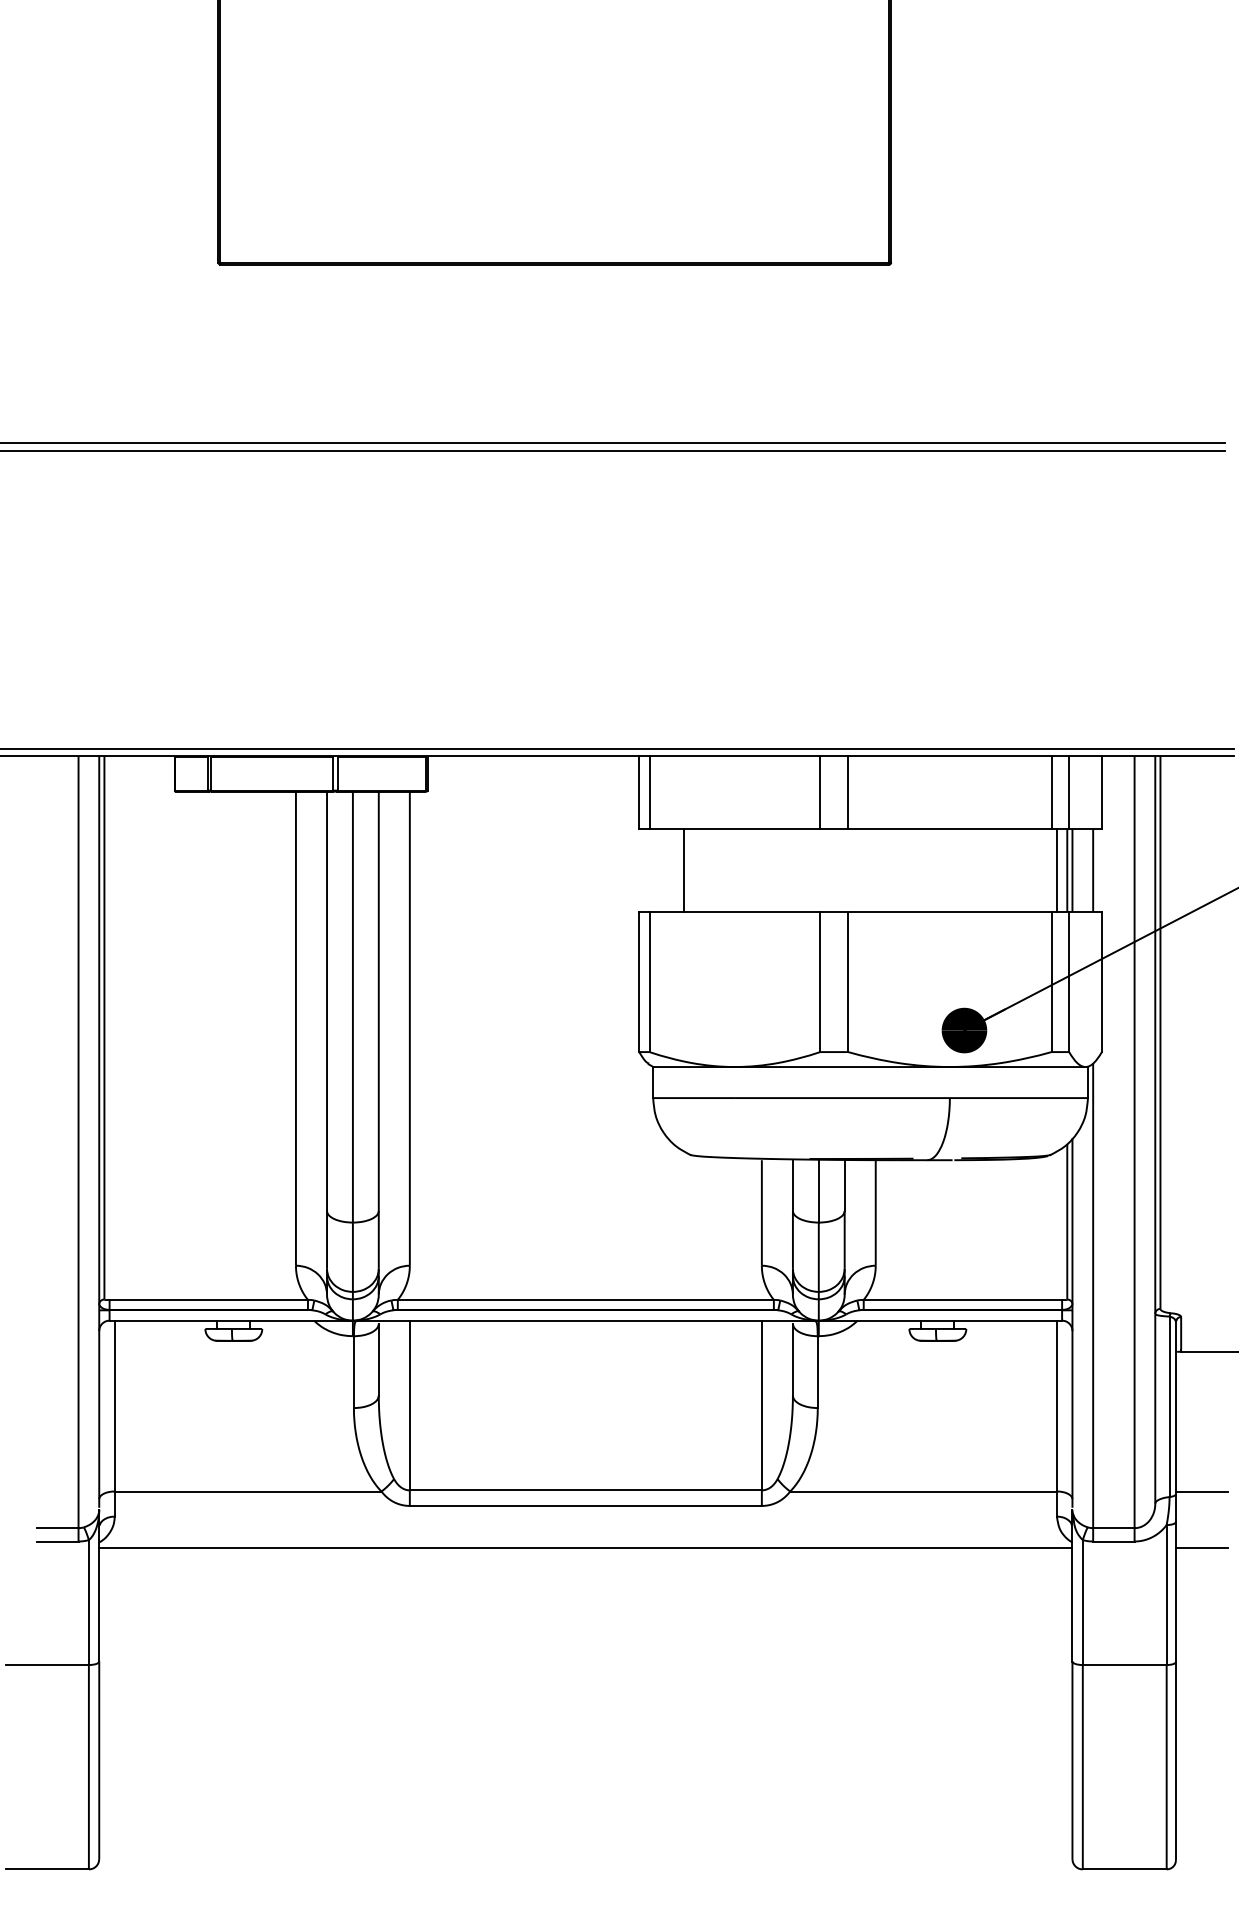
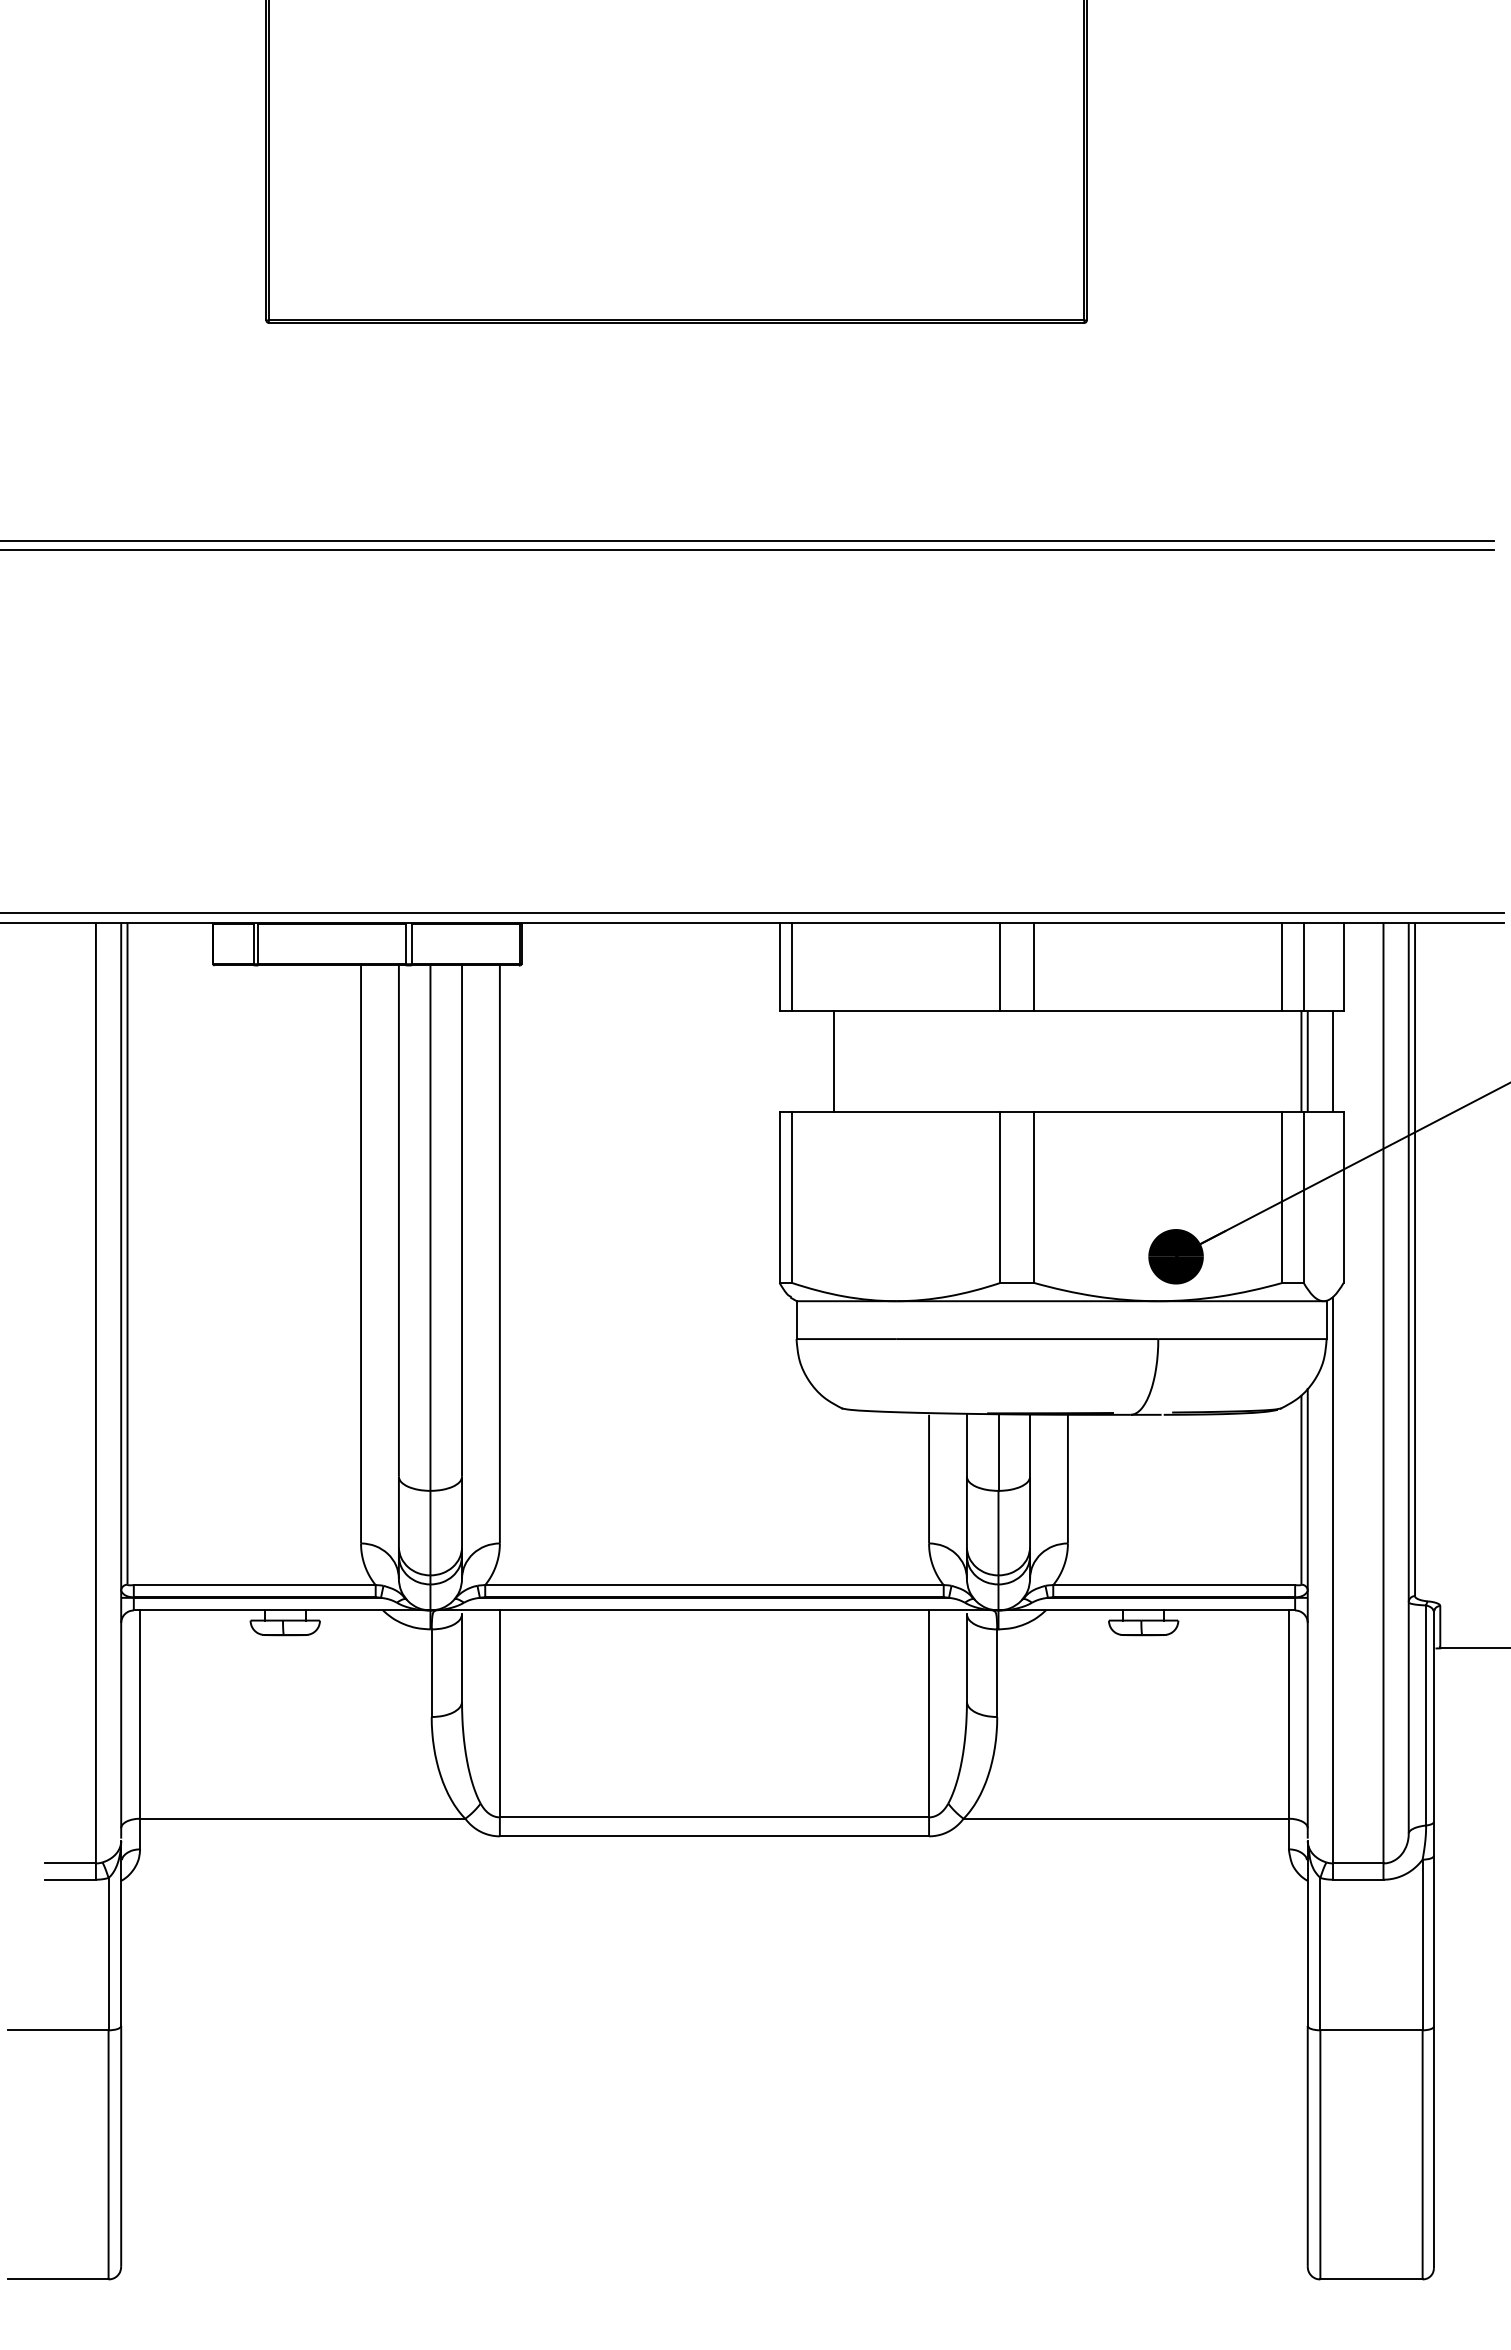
line: (1056, 869) -> (1288, 1060), removed
line: (1201, 1491) -> (1465, 1818), removed
line: (585, 1548) -> (714, 1888), removed
line: (1201, 1548) -> (1465, 1888), removed

